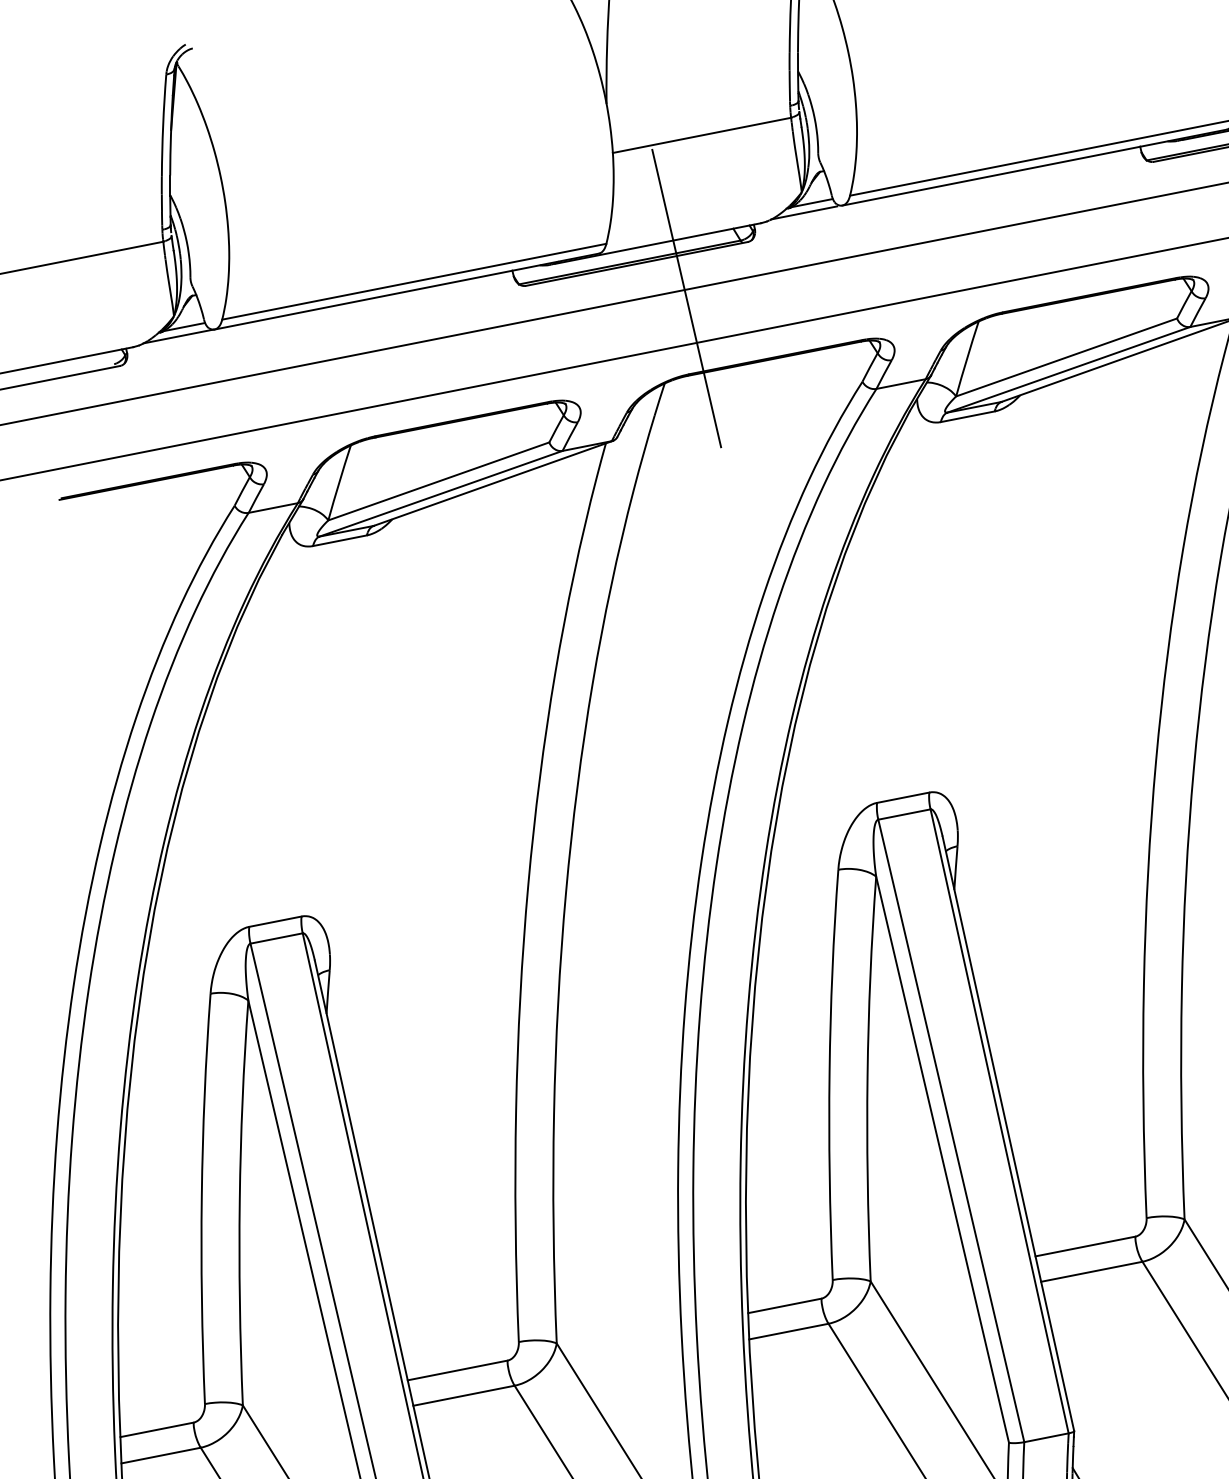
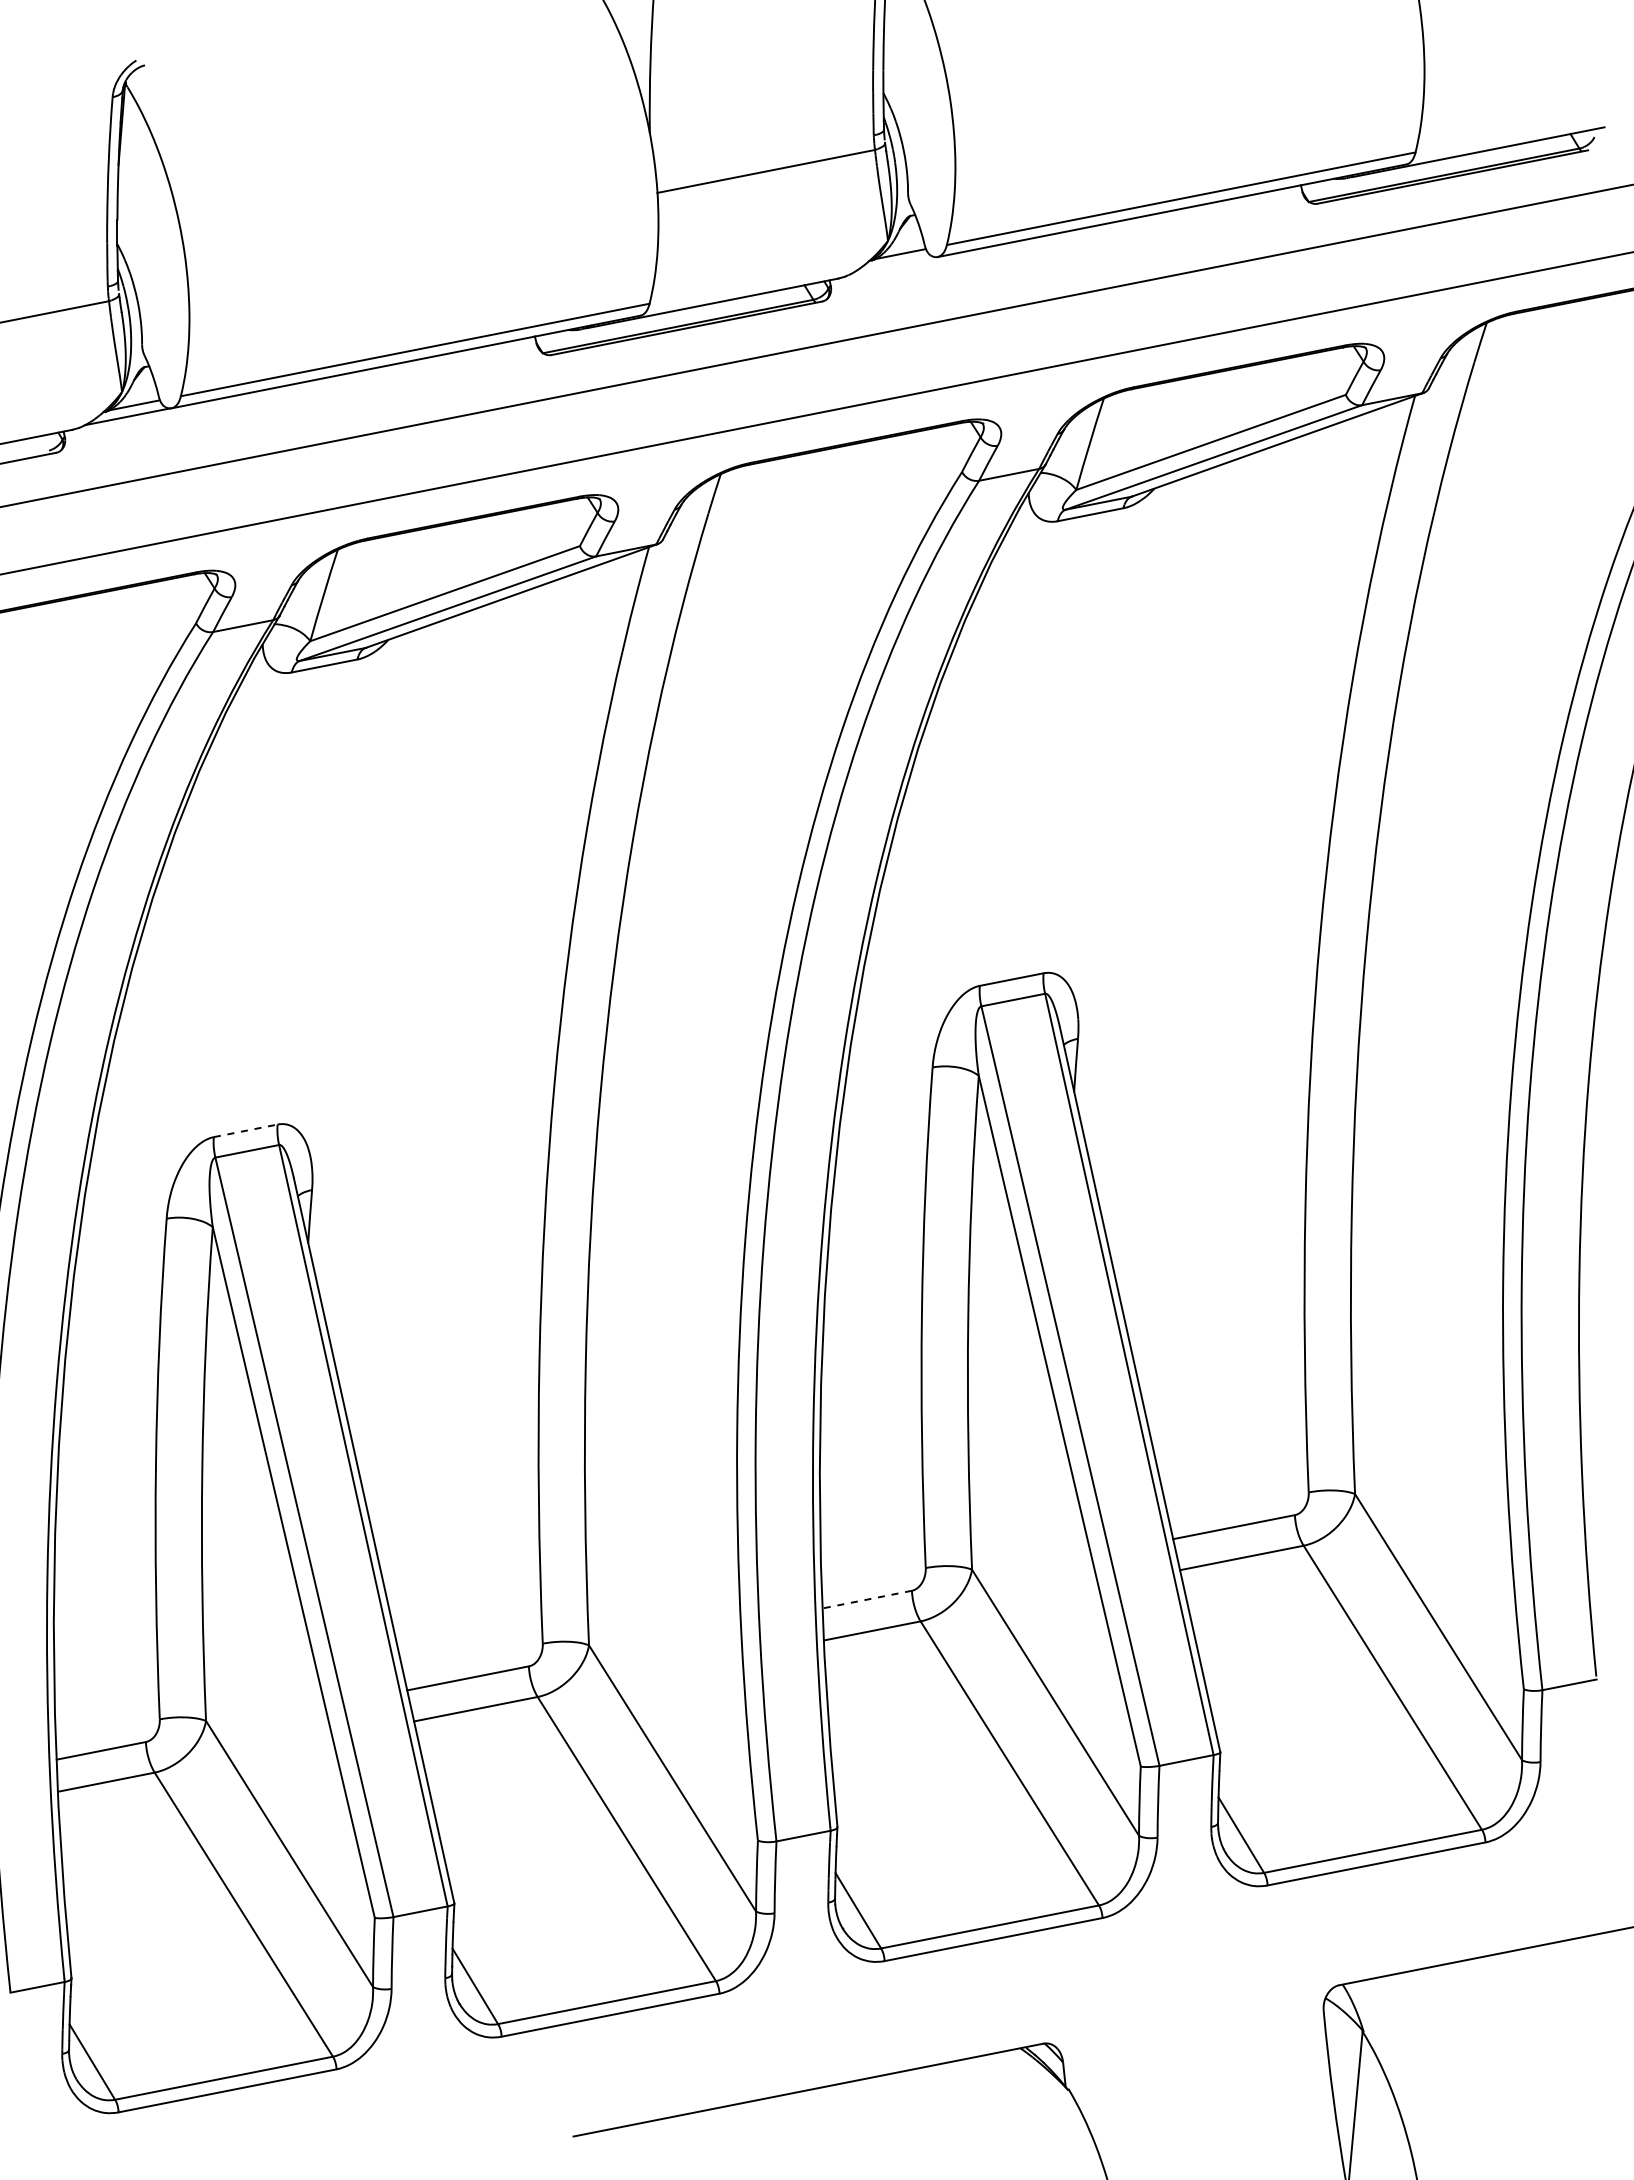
line: (803, 212) -> (890, 265), removed
line: (686, 298) -> (747, 370), removed
line: (276, 921) -> (246, 1130), solid -> dashed
line: (784, 1305) -> (866, 1599), solid -> dashed

